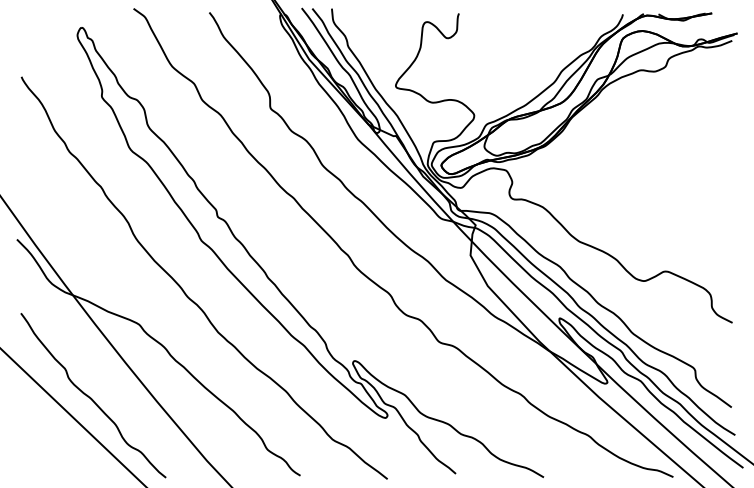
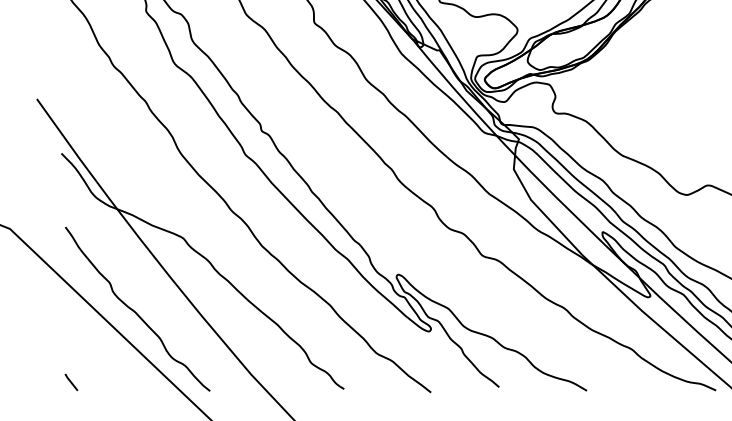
line: (26, 468) -> (70, 381), added

